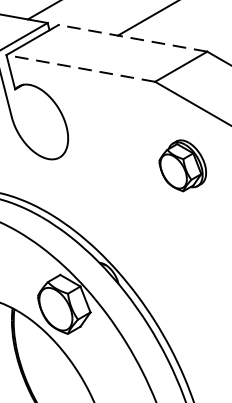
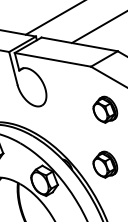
line: (132, 38) -> (79, 44), dashed -> solid
line: (79, 67) -> (52, 59), dashed -> solid
part: (183, 272) -> (105, 164), added

